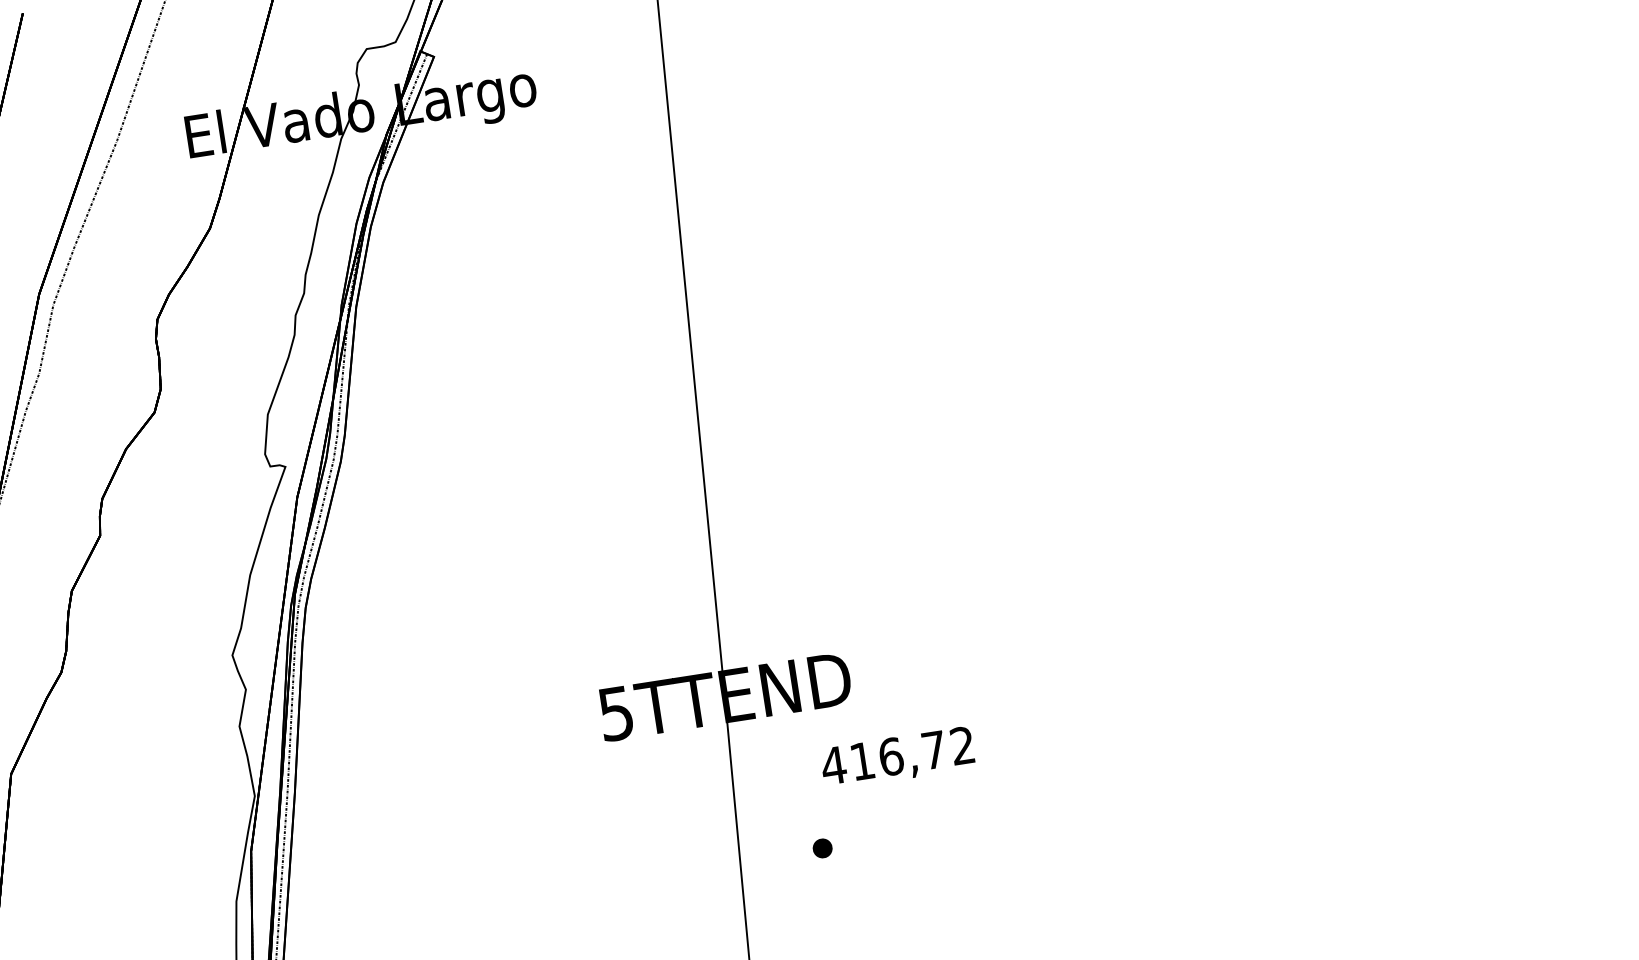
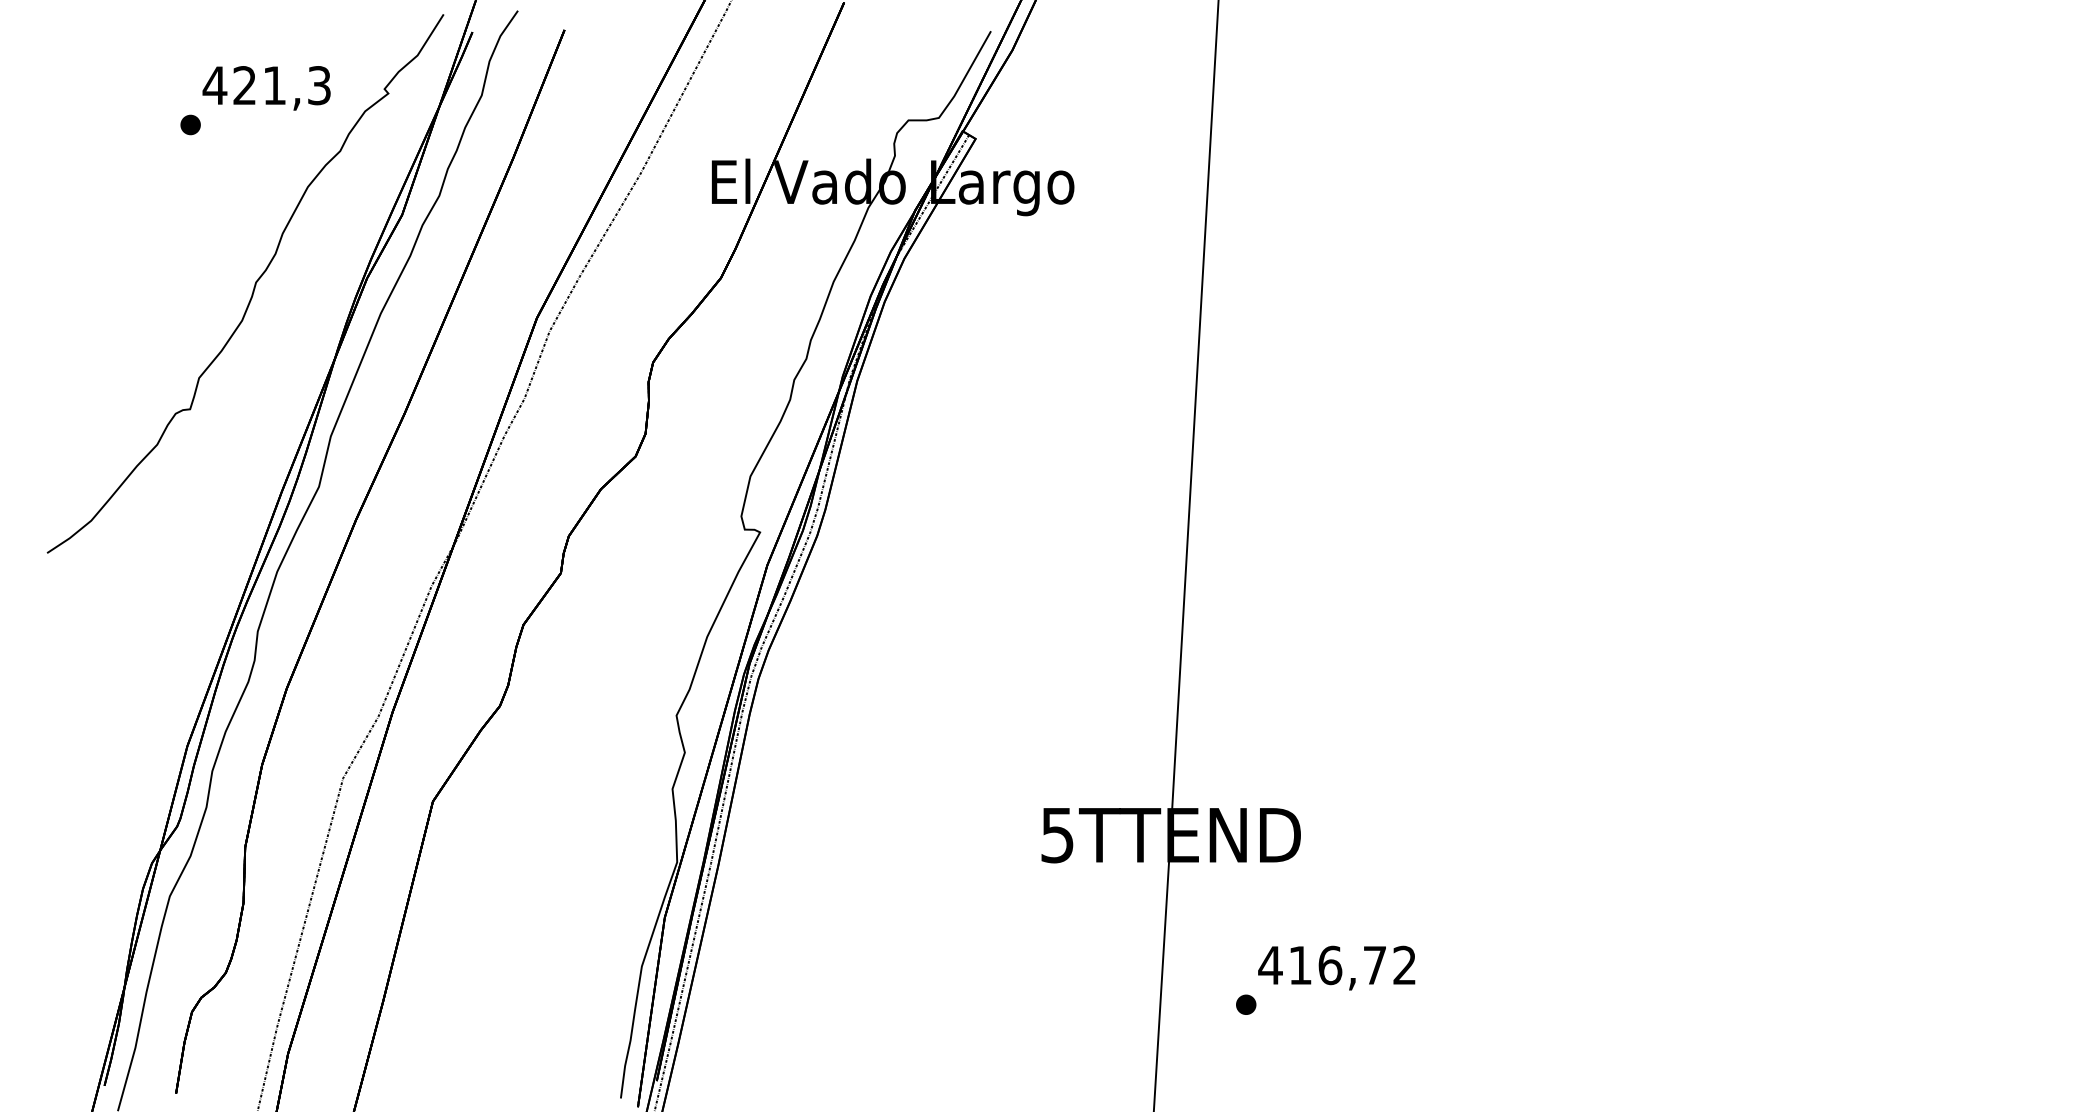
text: (897, 757) -> (1336, 967), moved

